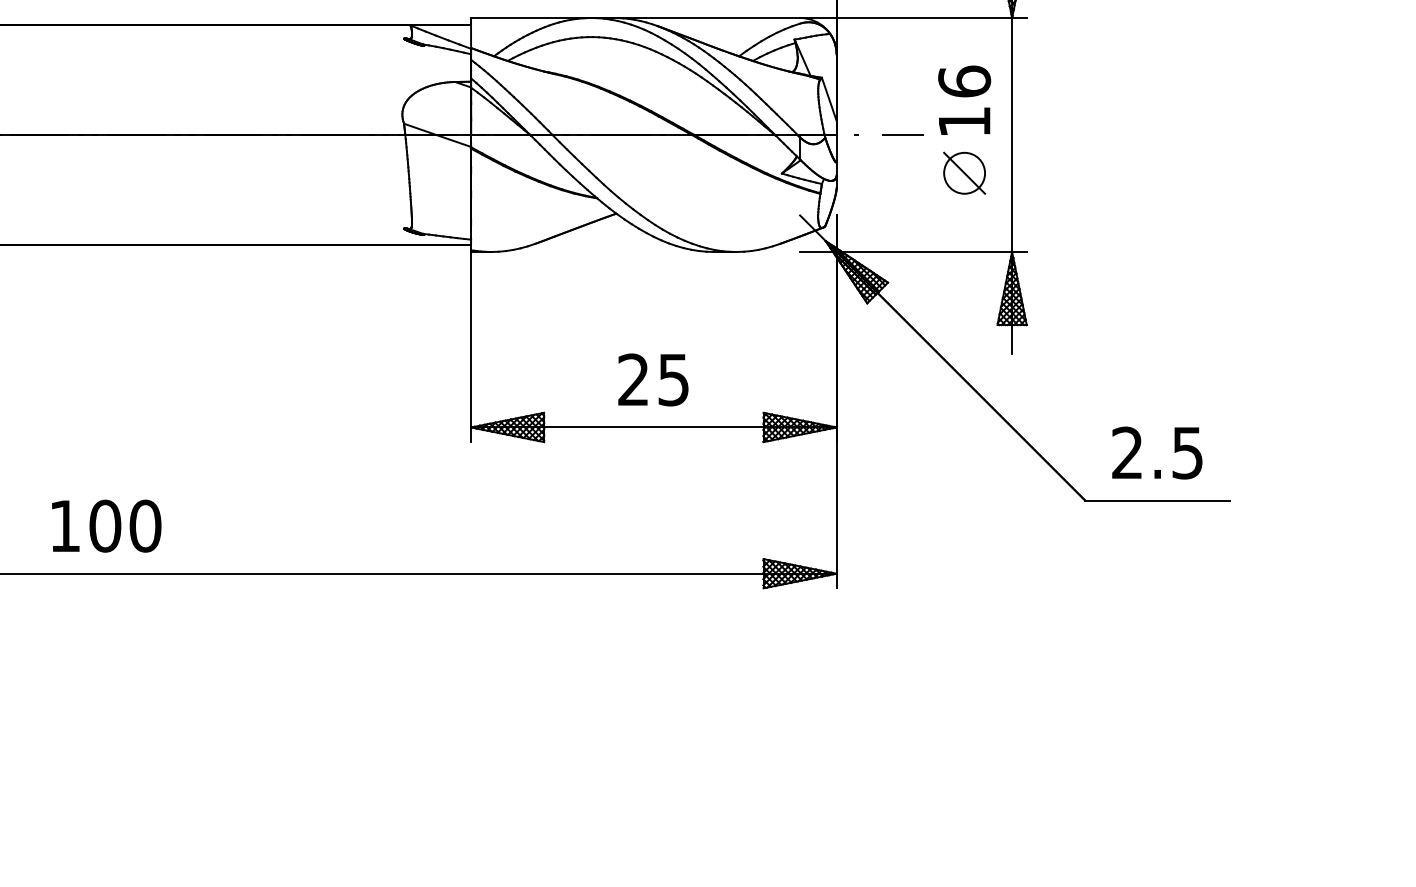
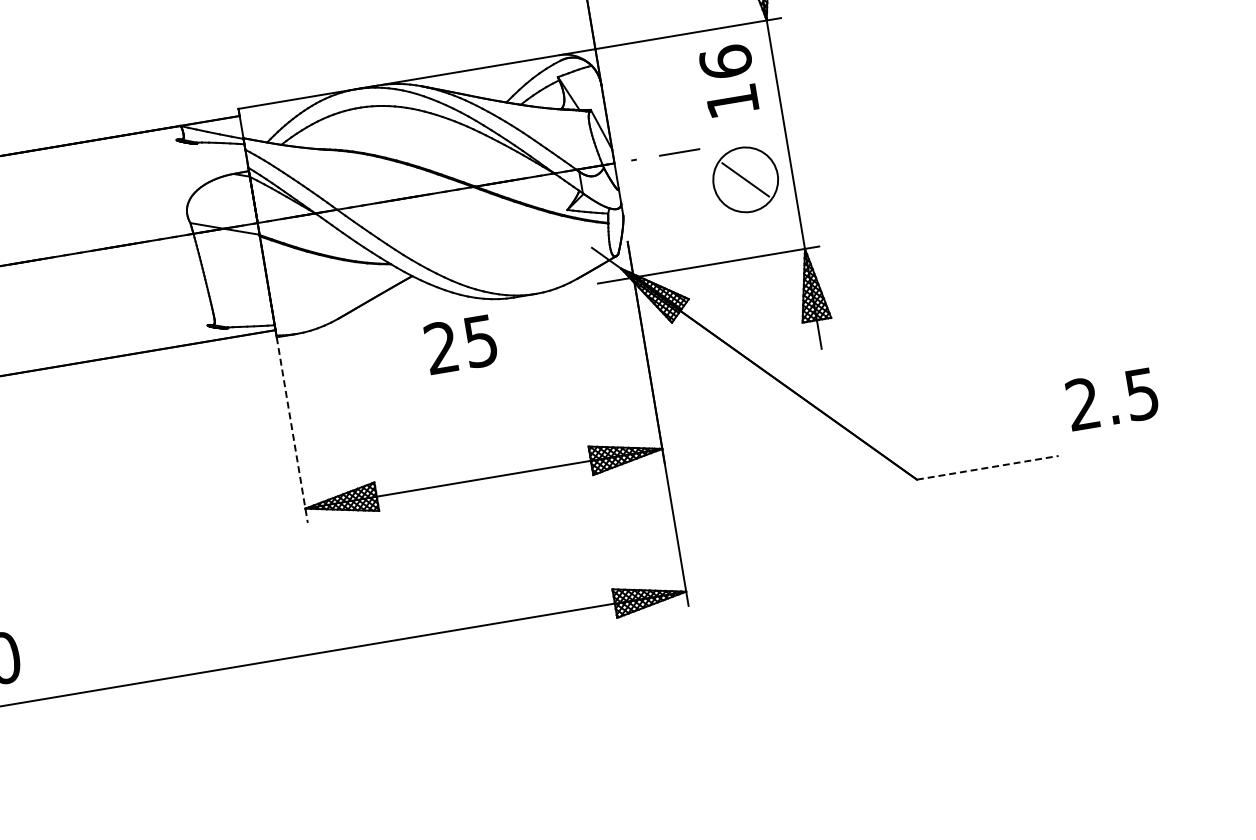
text: (964, 99) -> (728, 79), moved
circle: (964, 172) -> (745, 179), size x1.6
line: (471, 347) -> (292, 430), solid -> dashed
text: (653, 379) -> (460, 344), moved
text: (1157, 452) -> (1112, 398), moved
line: (1157, 500) -> (987, 467), solid -> dashed

